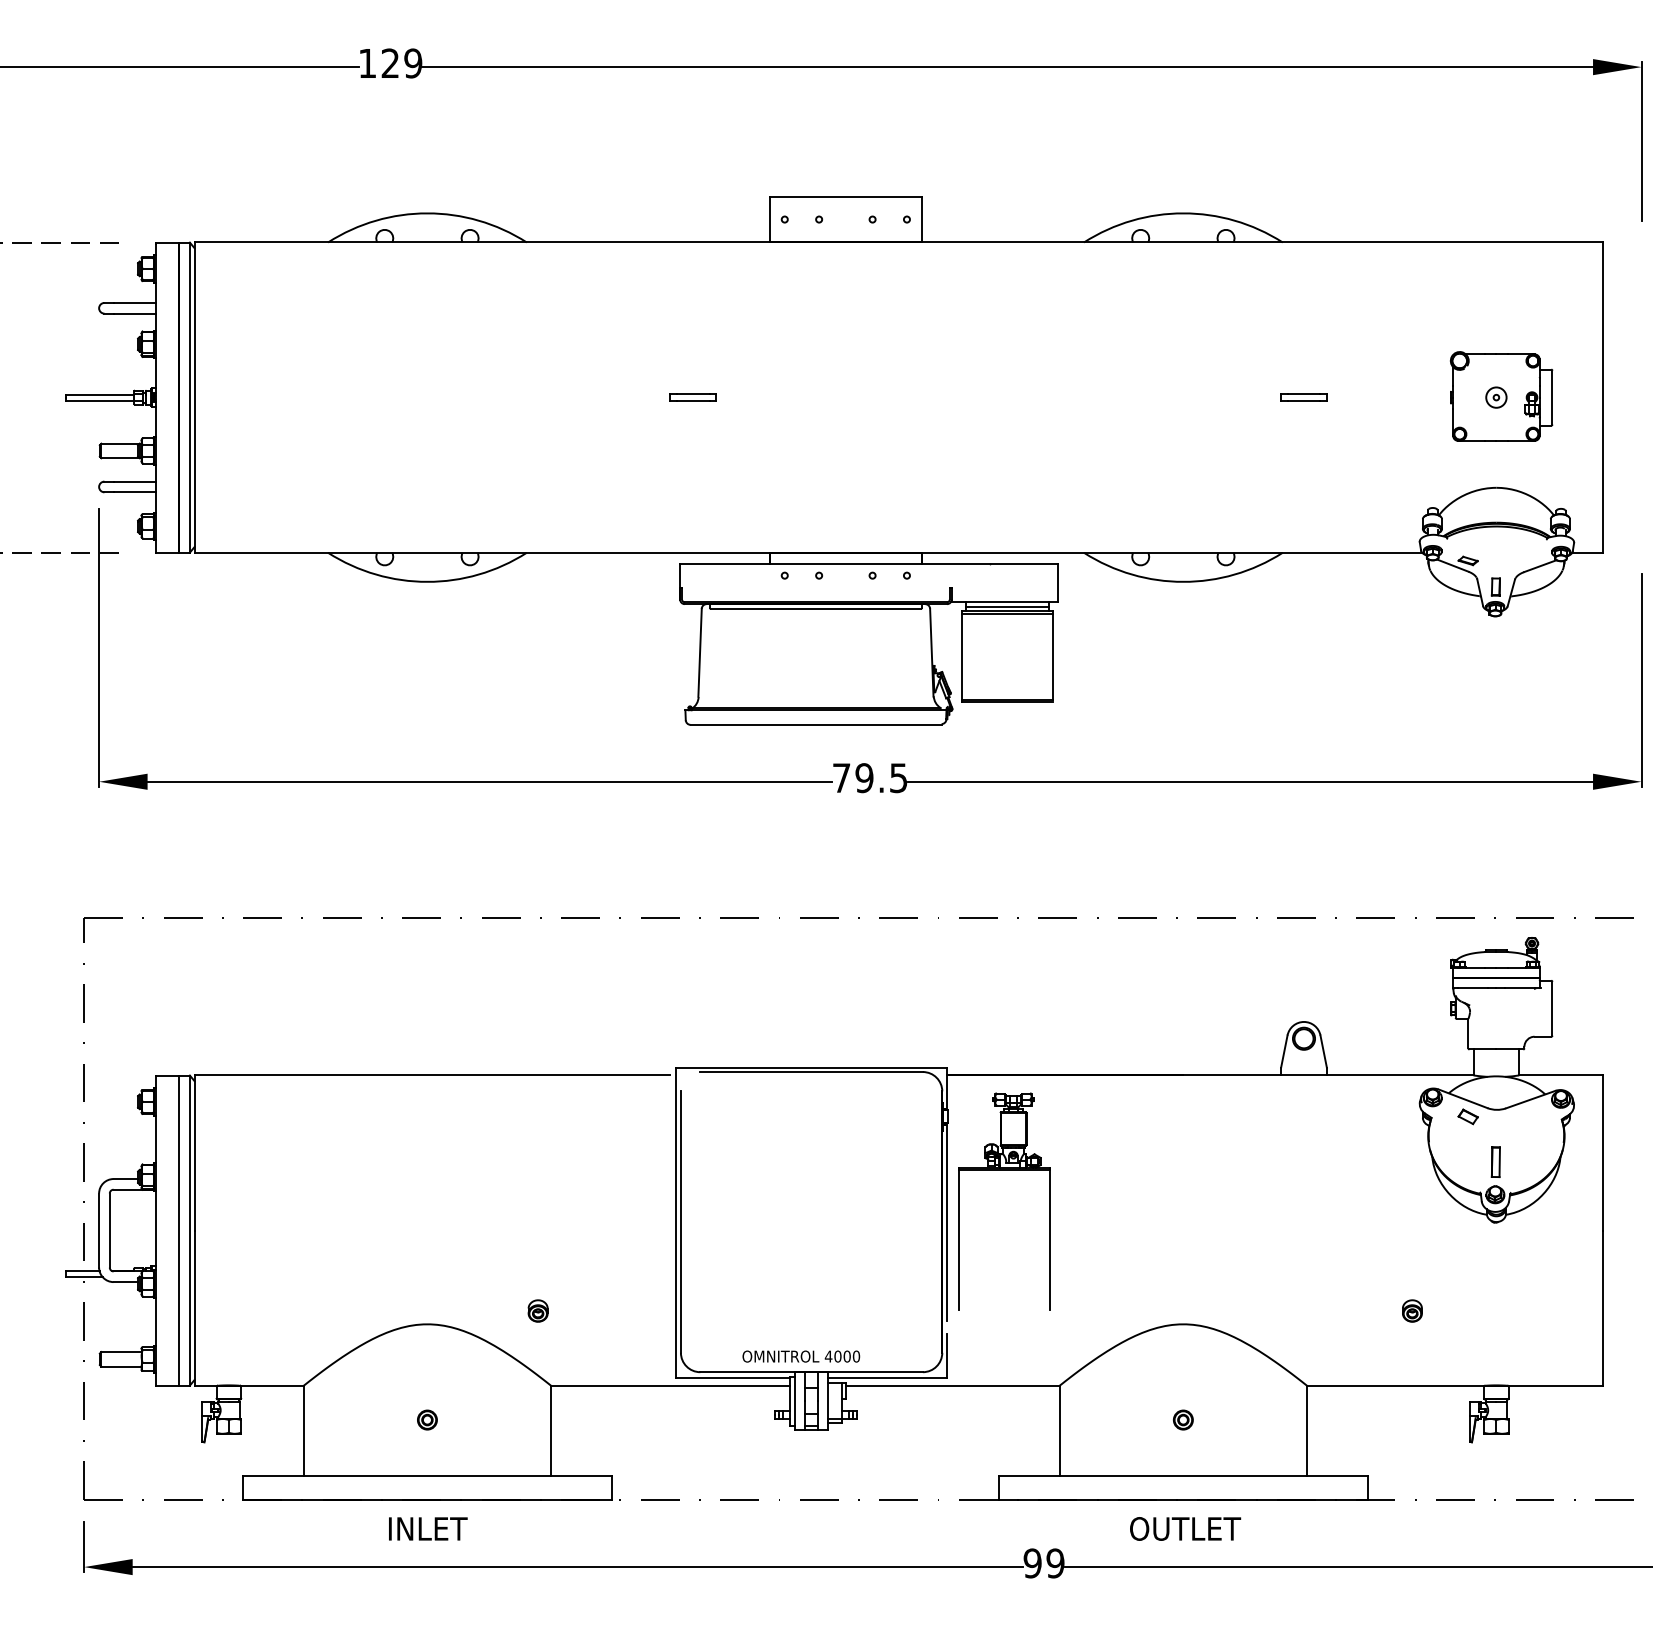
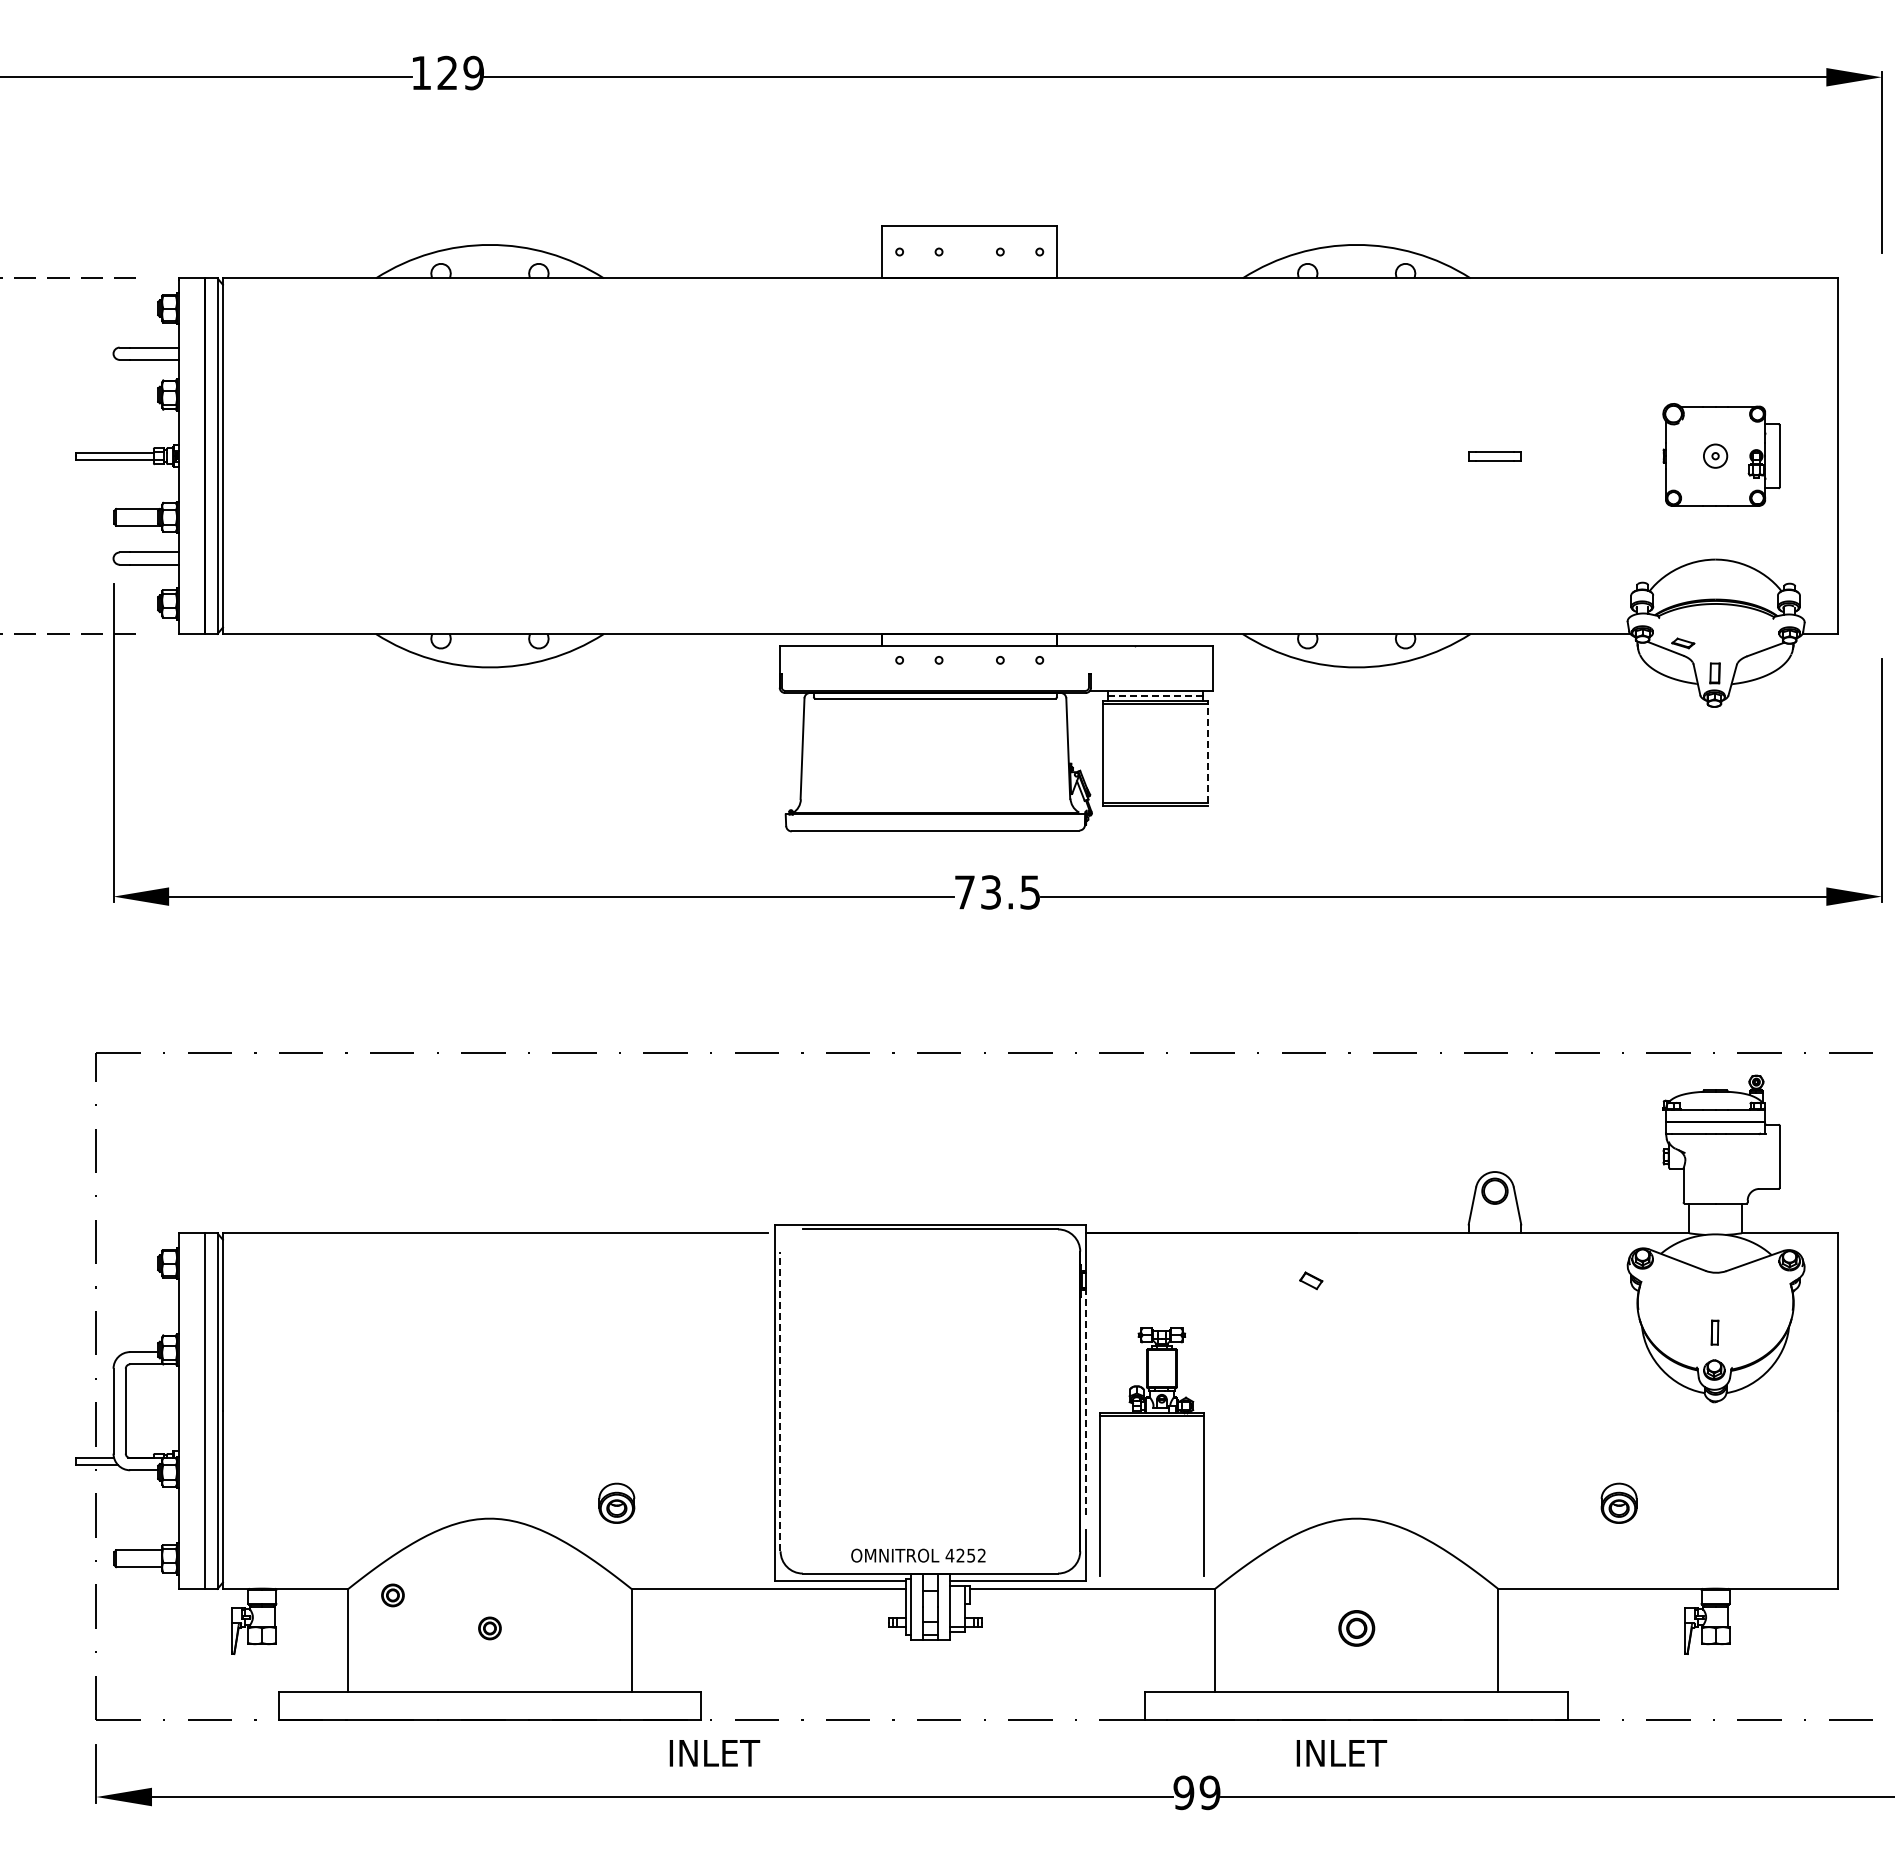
part: (693, 397) -> (794, 456), removed
line: (1007, 607) -> (1155, 696), solid -> dashed
line: (1053, 656) -> (1207, 752), solid -> dashed
text: (864, 778) -> (990, 892), 79.5 -> 73.5
part: (1468, 1116) -> (1311, 1280), moved
part: (1495, 1161) -> (1714, 1332), size x0.7
part: (1004, 1170) -> (1151, 1416), moved
line: (680, 1222) -> (780, 1401), solid -> dashed
line: (946, 1222) -> (1085, 1401), solid -> dashed
part: (537, 1311) -> (616, 1503), size x1.6
part: (1412, 1311) -> (1619, 1503), size x1.6
text: (847, 1356) -> (971, 1555), 4000 -> 4252
part: (342, 1391) -> (392, 1595), added
part: (1183, 1420) -> (1356, 1628), size x1.6
text: (427, 1529) -> (714, 1753), moved
text: (1184, 1529) -> (1358, 1753), OUTLET -> INLET

